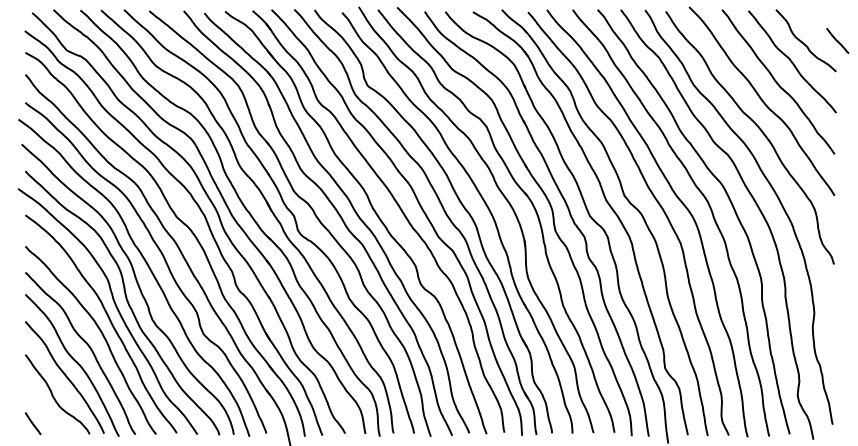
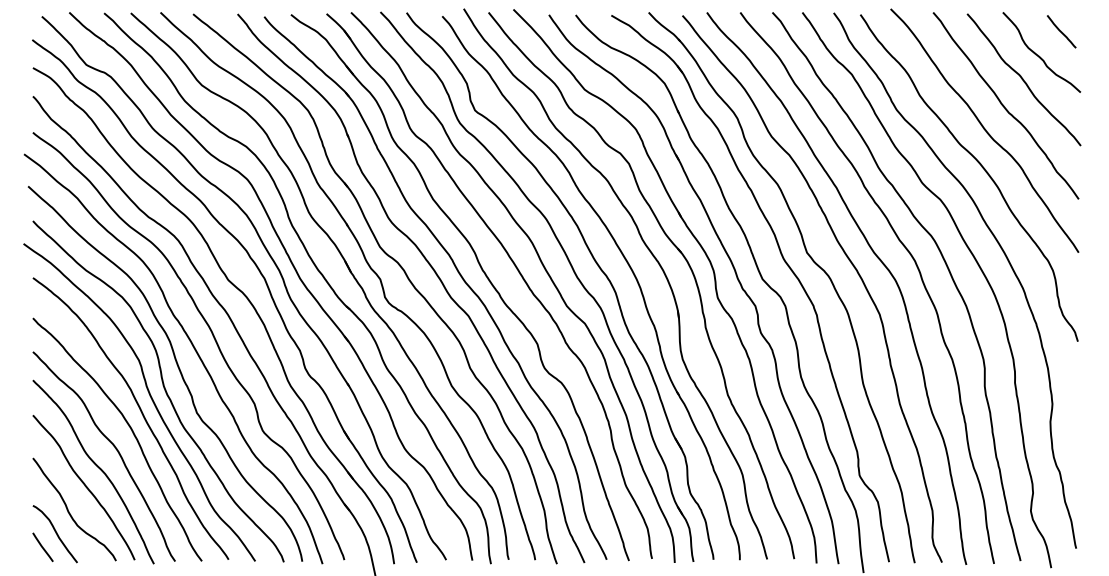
line: (837, 40) -> (1061, 31), moved
curve: (42, 412) -> (55, 533), added

